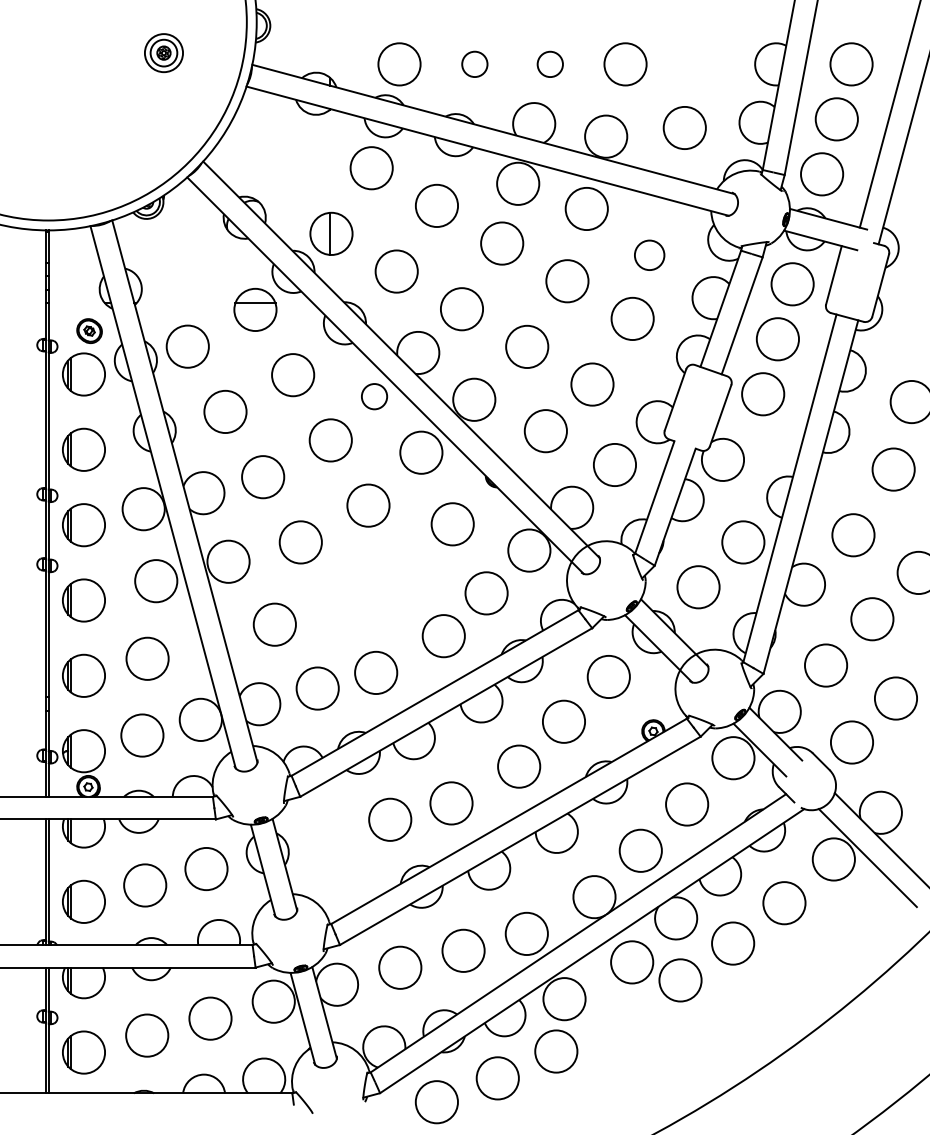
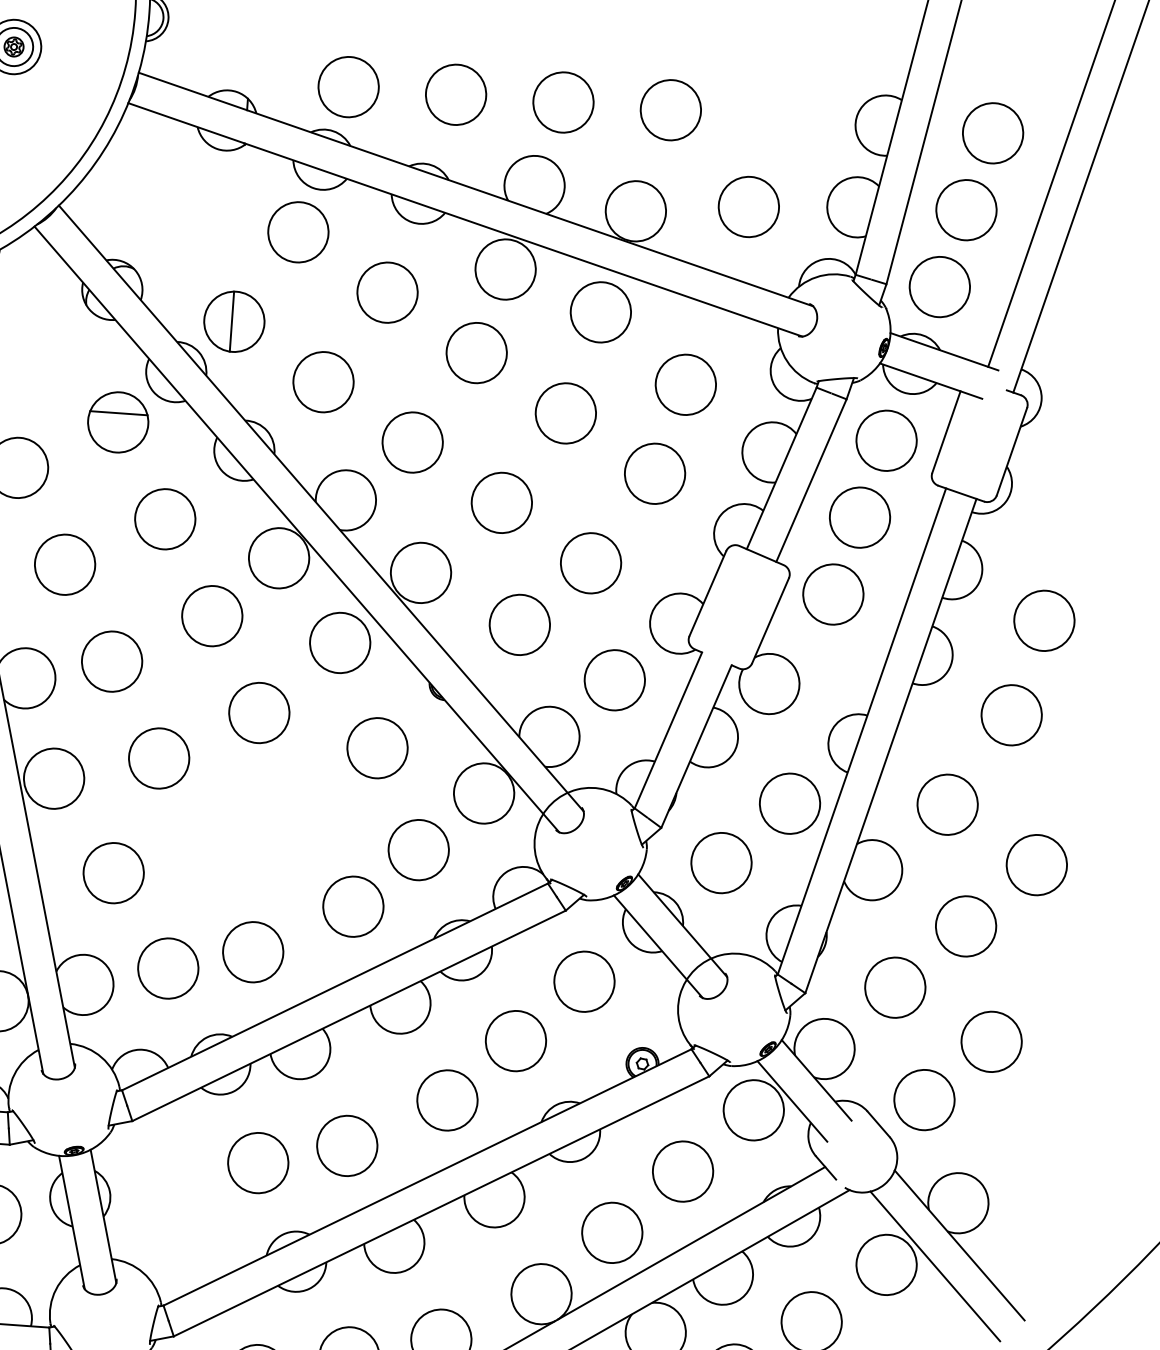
circle: (474, 64) -> (455, 94), size x1.67
circle: (550, 64) -> (563, 102), size x1.67
circle: (649, 255) -> (685, 385), size x1.43
circle: (374, 396) -> (279, 558), size x1.67

